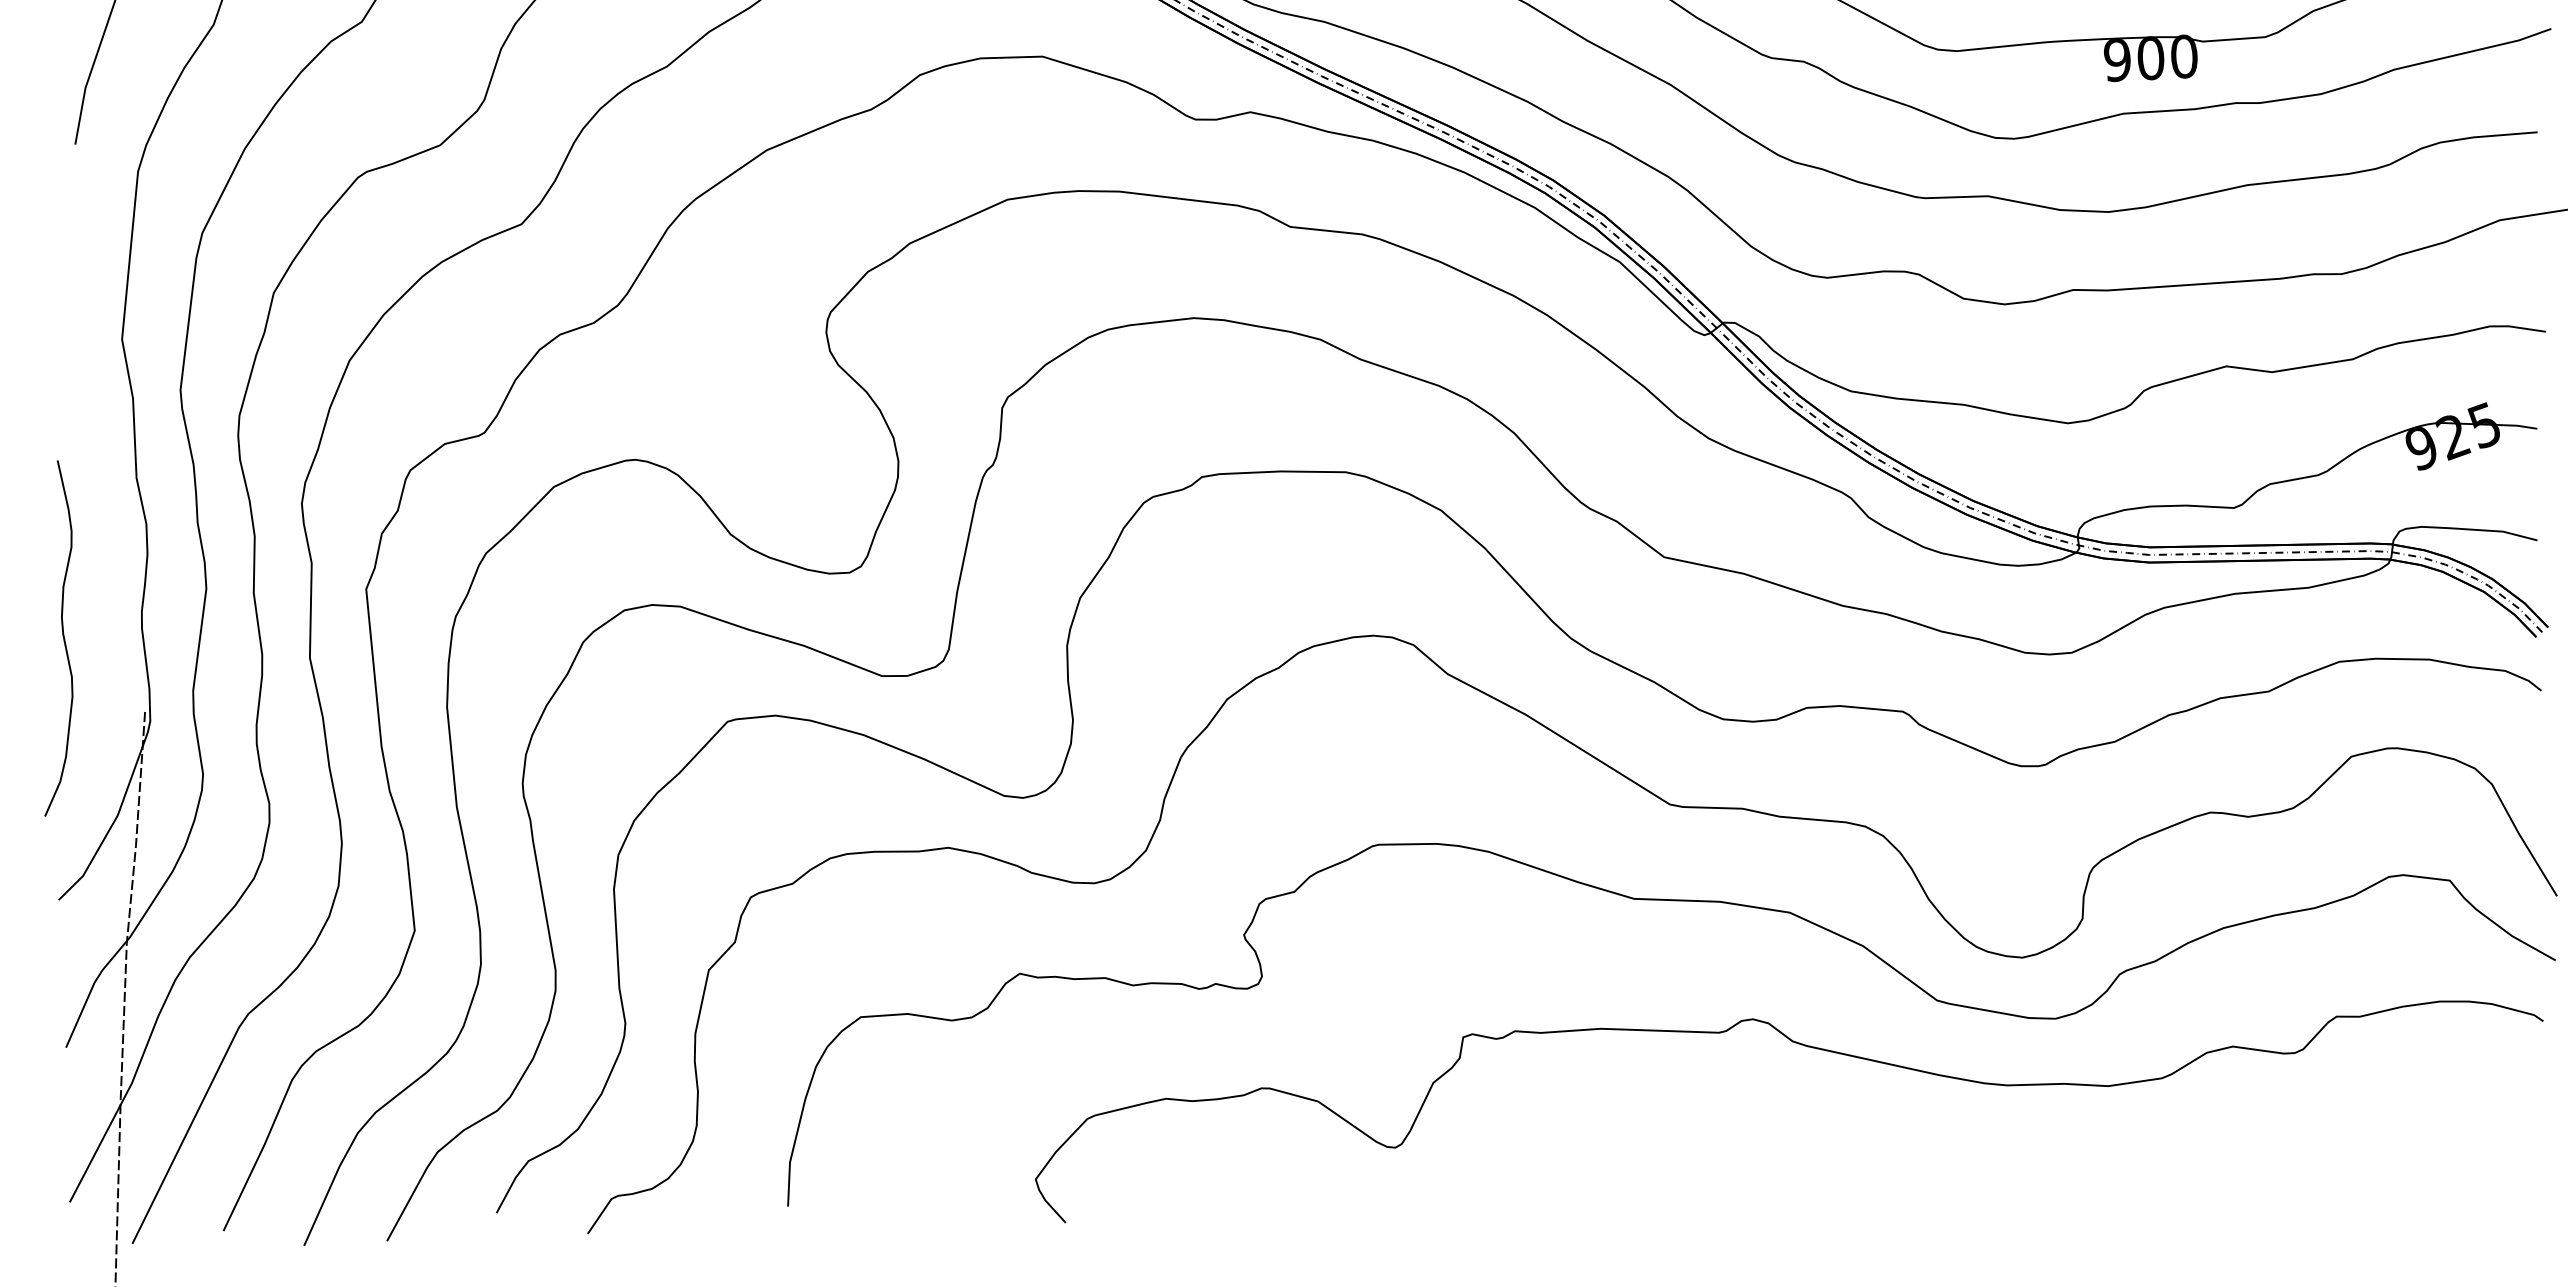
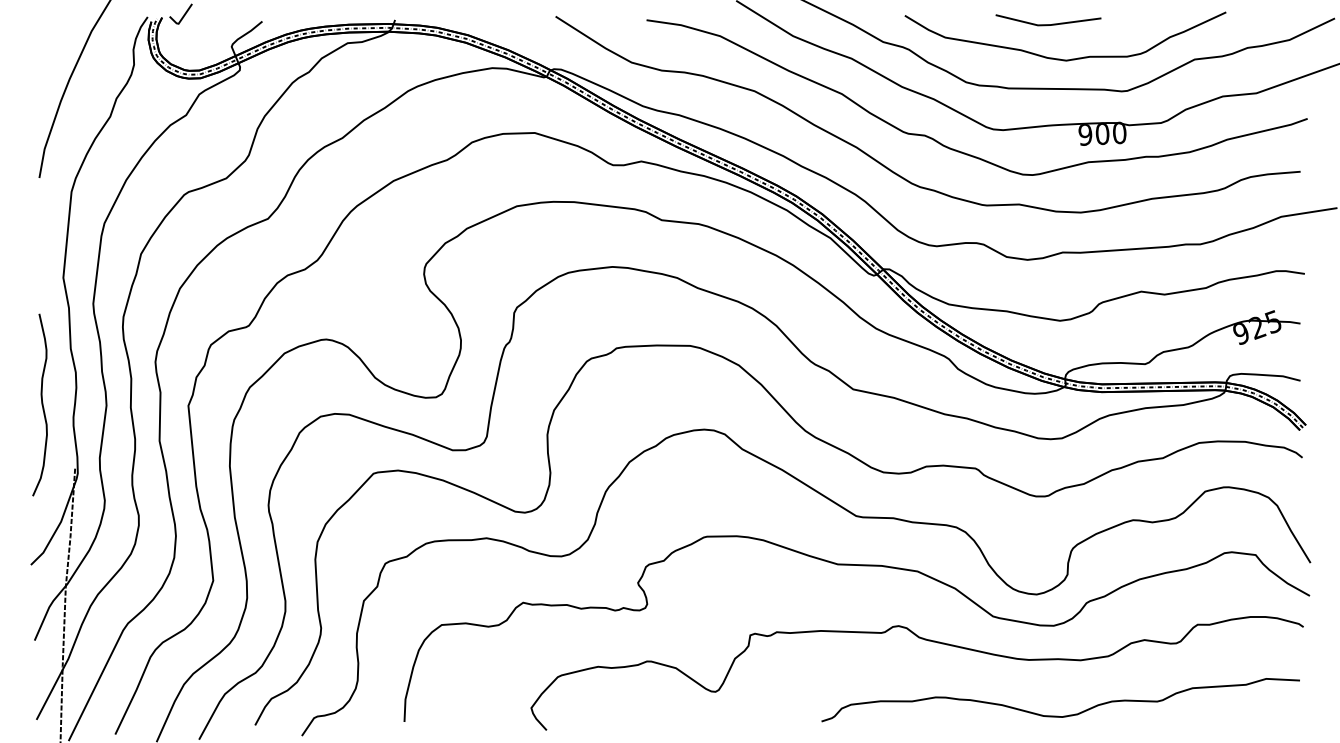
curve: (61, 637) -> (41, 404), moved
curve: (2064, 1193) -> (1058, 715), added

